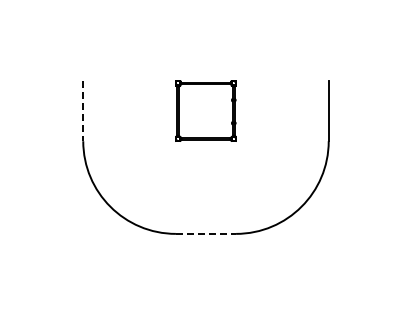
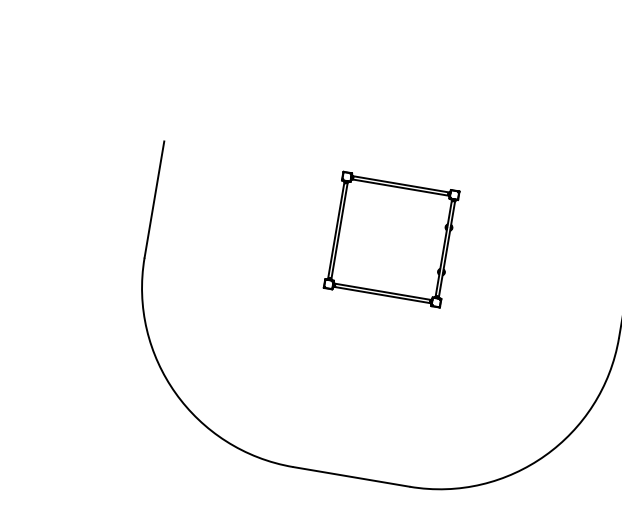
line: (83, 111) -> (154, 200), dashed -> solid
line: (206, 233) -> (352, 476), dashed -> solid

